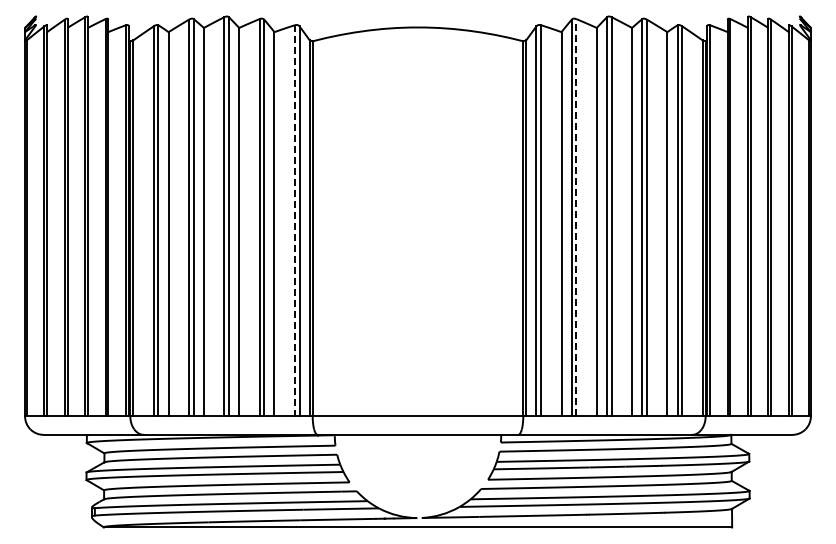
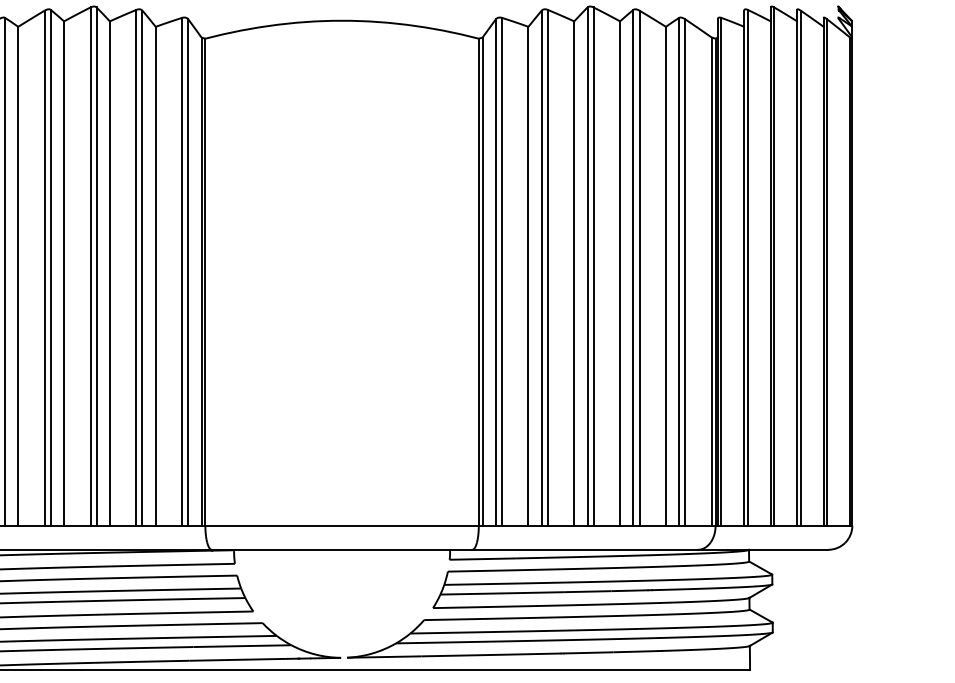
line: (576, 217) -> (547, 267), dashed -> solid
line: (294, 220) -> (181, 271), dashed -> solid

